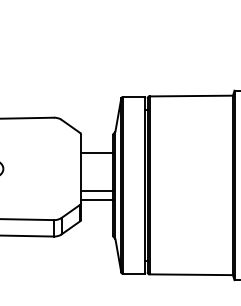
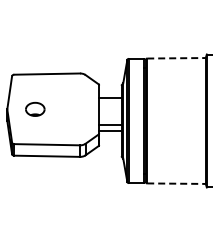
line: (191, 96) -> (176, 58), solid -> dashed
line: (191, 274) -> (176, 183), solid -> dashed

